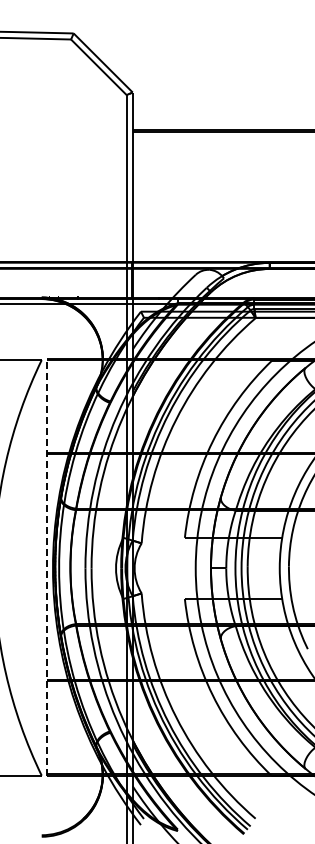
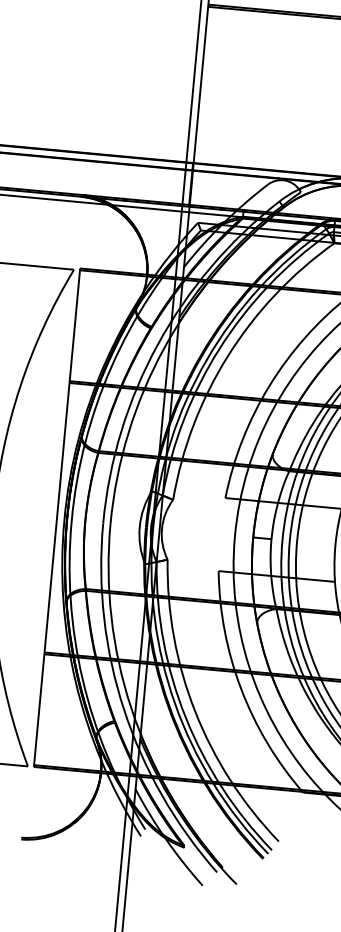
line: (46, 567) -> (56, 518), dashed -> solid

